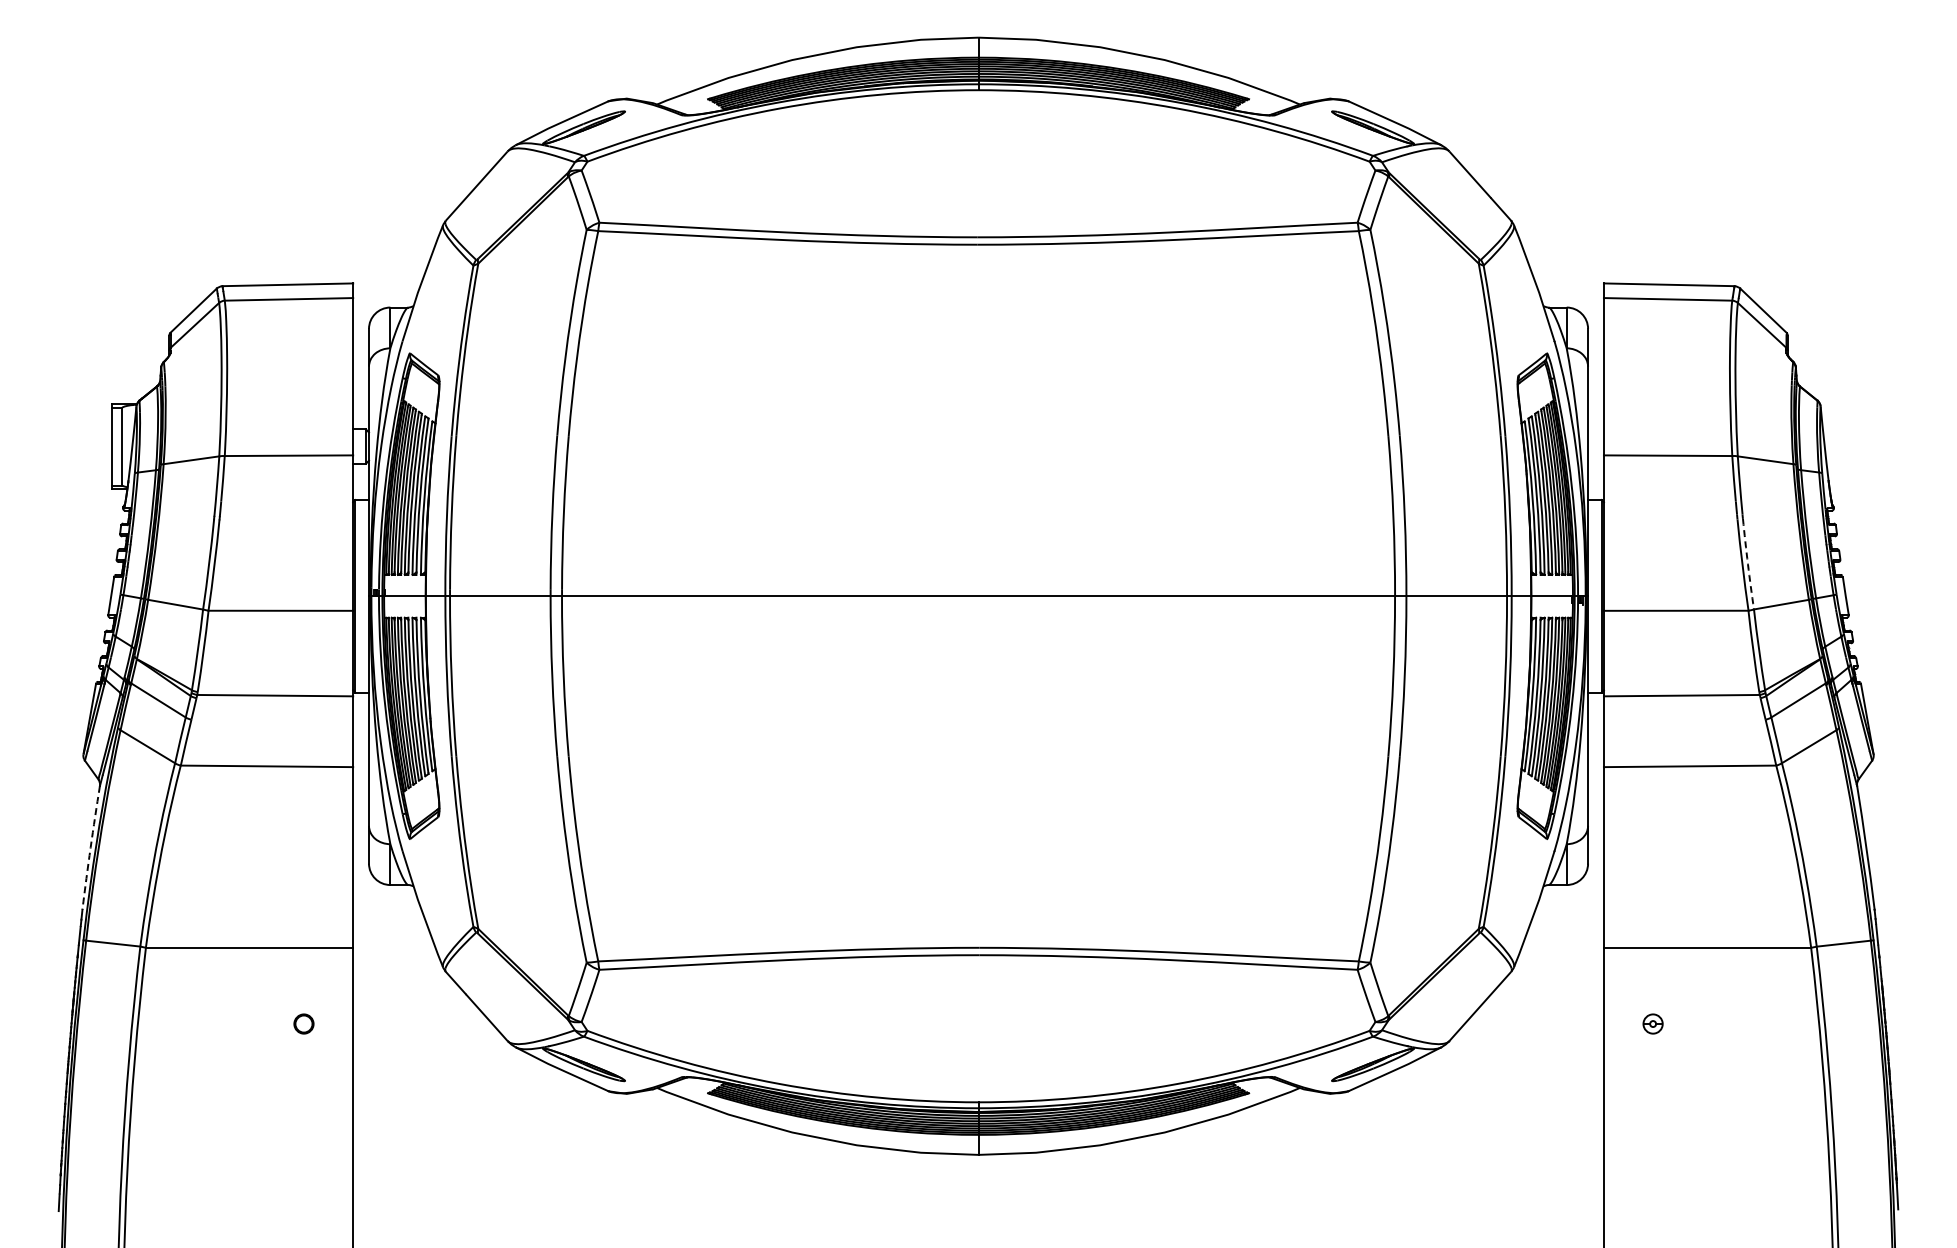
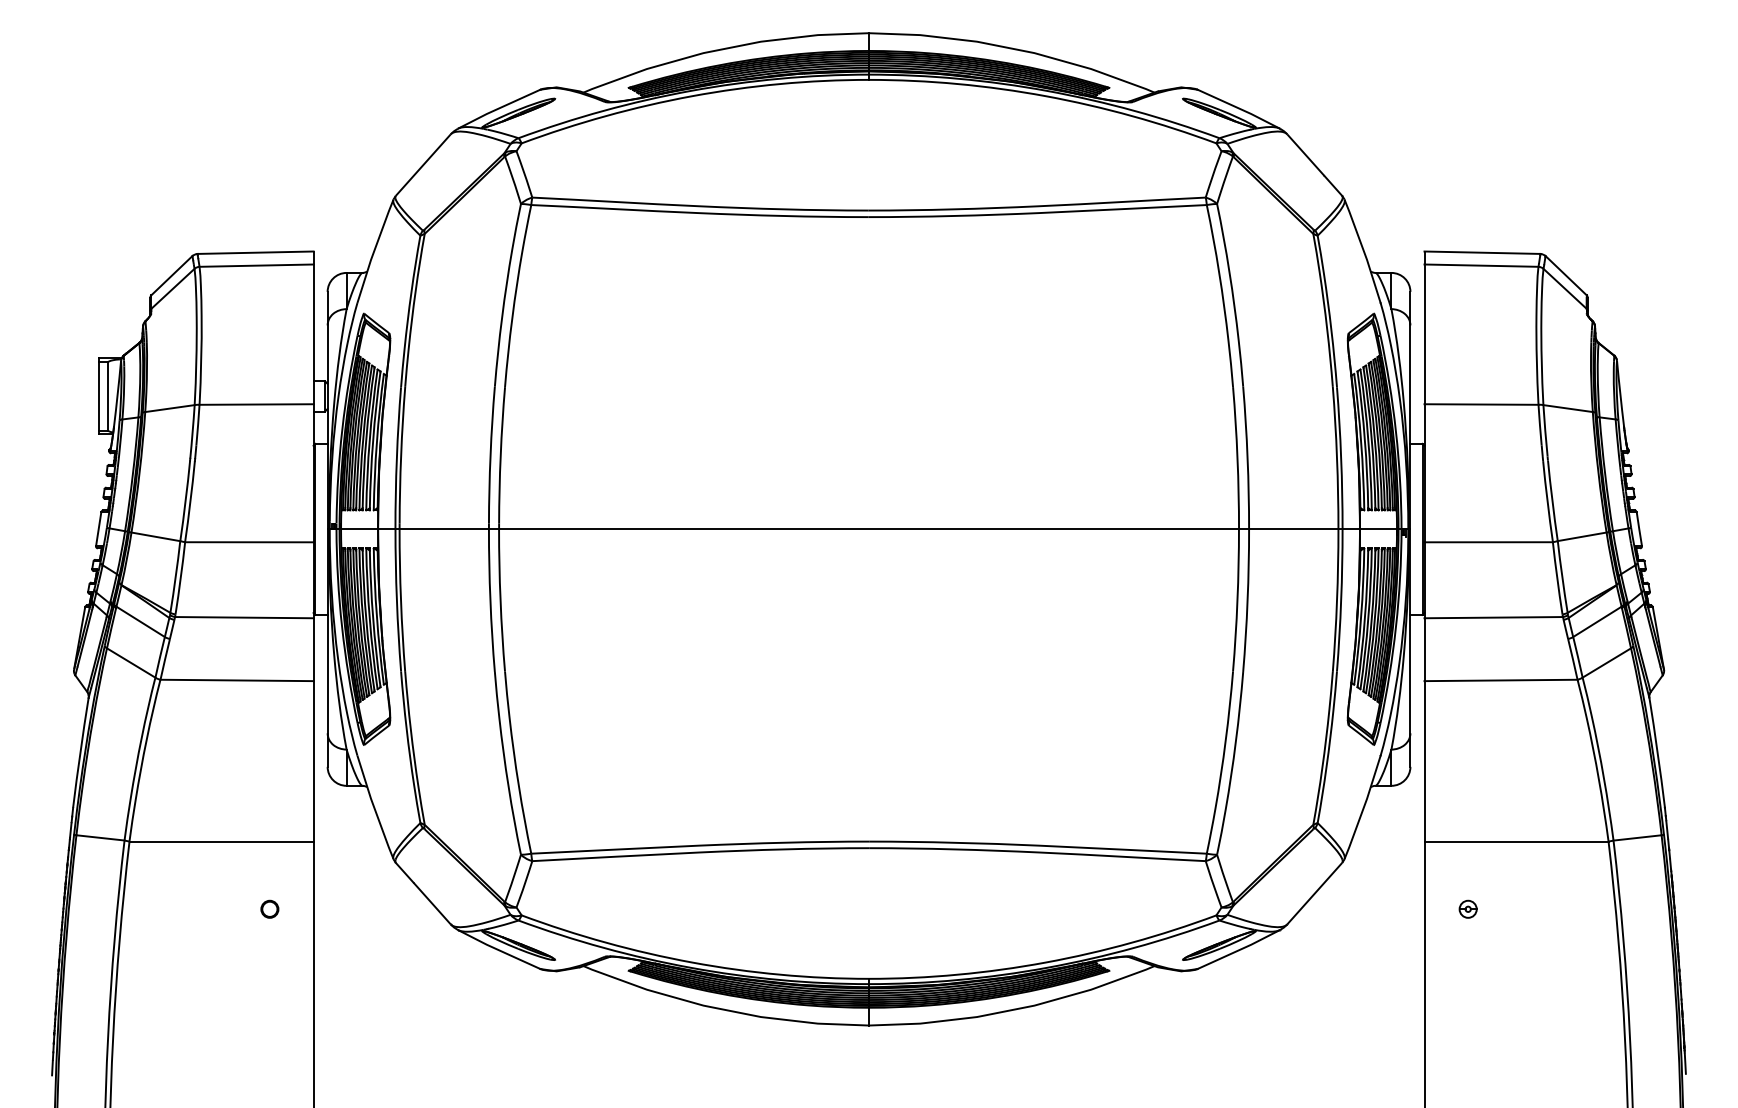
arc: (1747, 564) -> (1552, 501), dashed -> solid
arc: (90, 847) -> (80, 752), dashed -> solid

